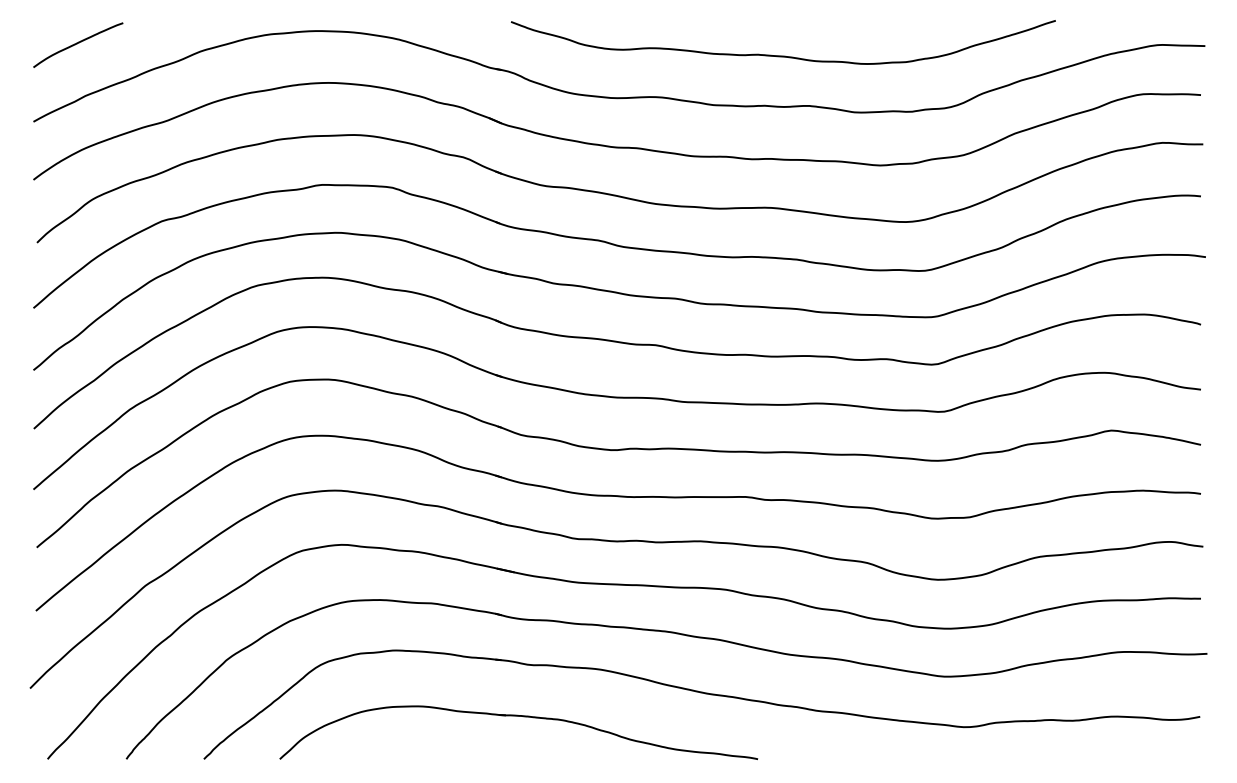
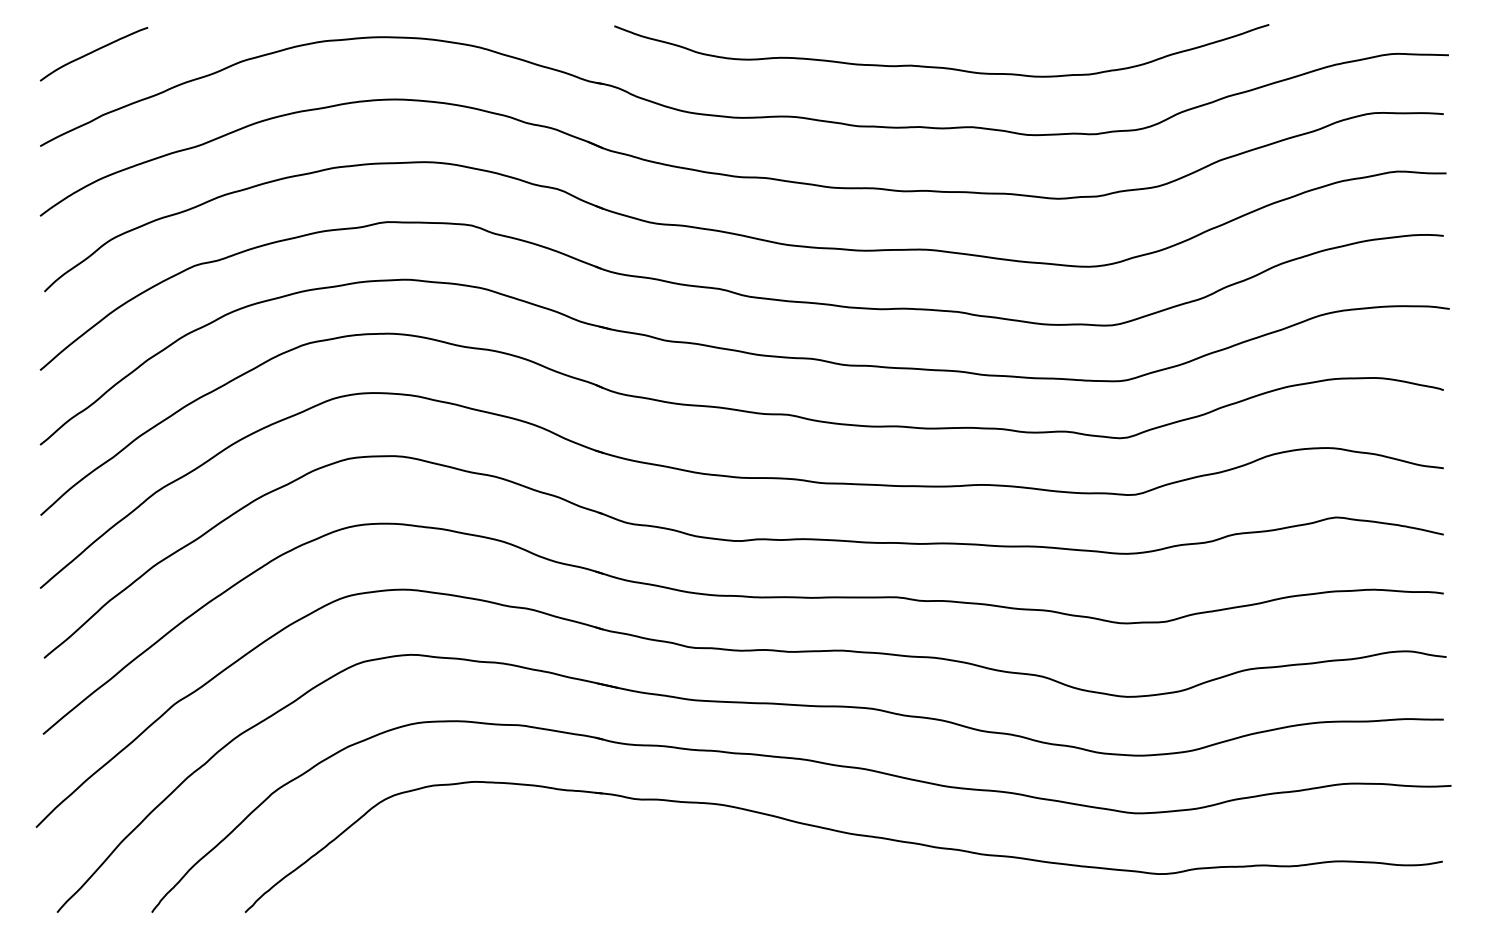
part: (518, 716) -> (623, 861), removed

